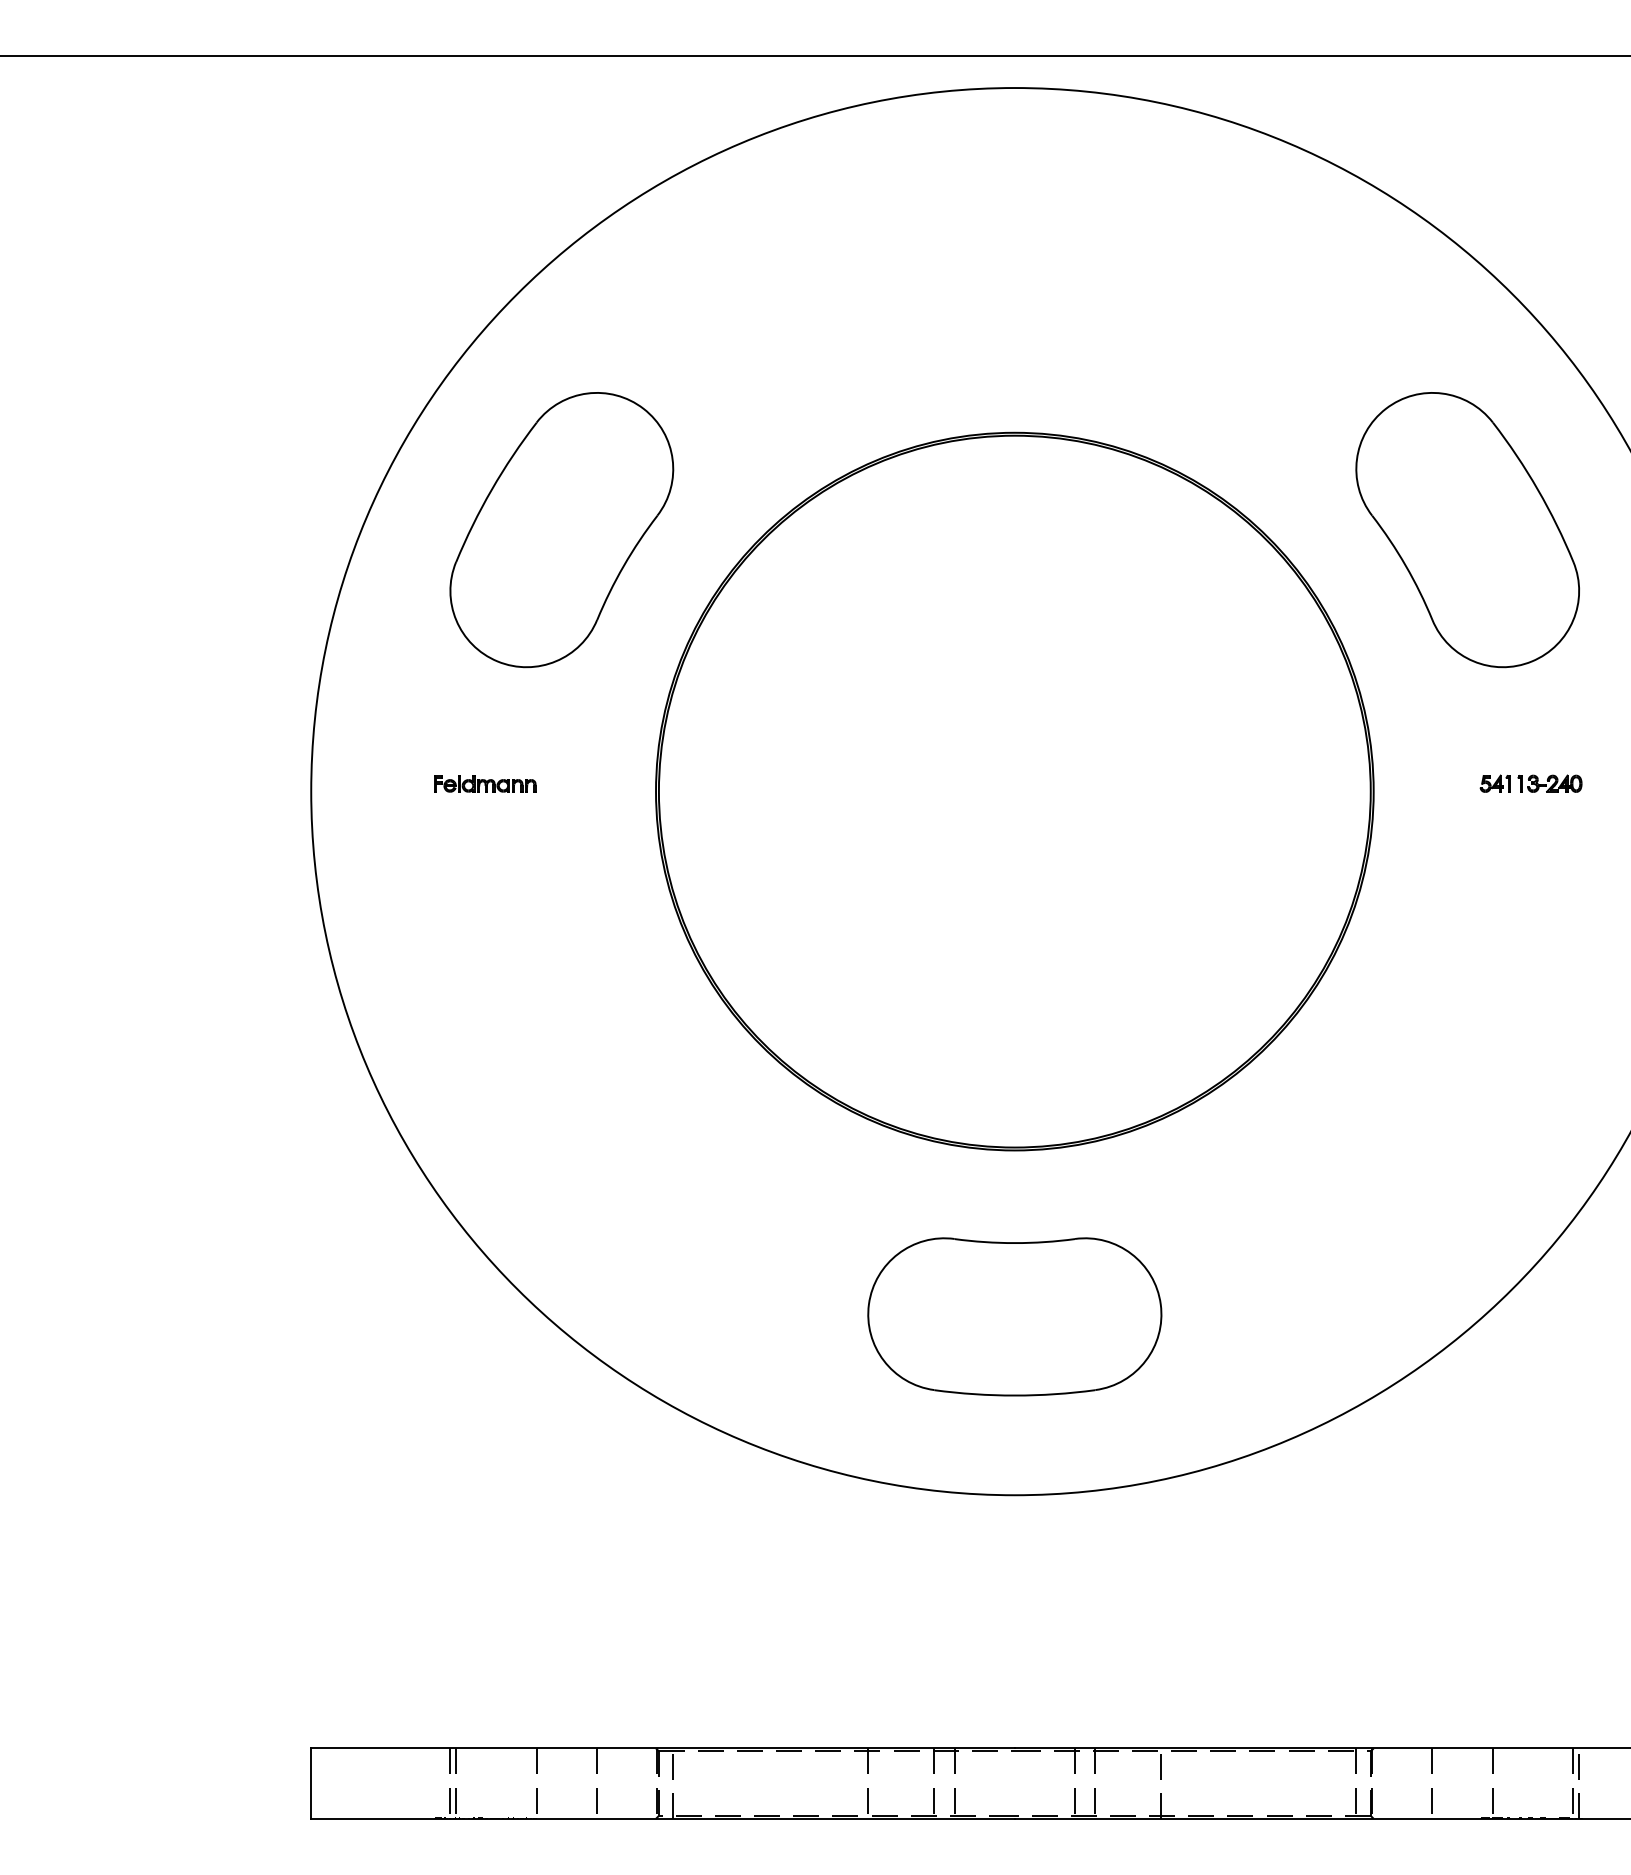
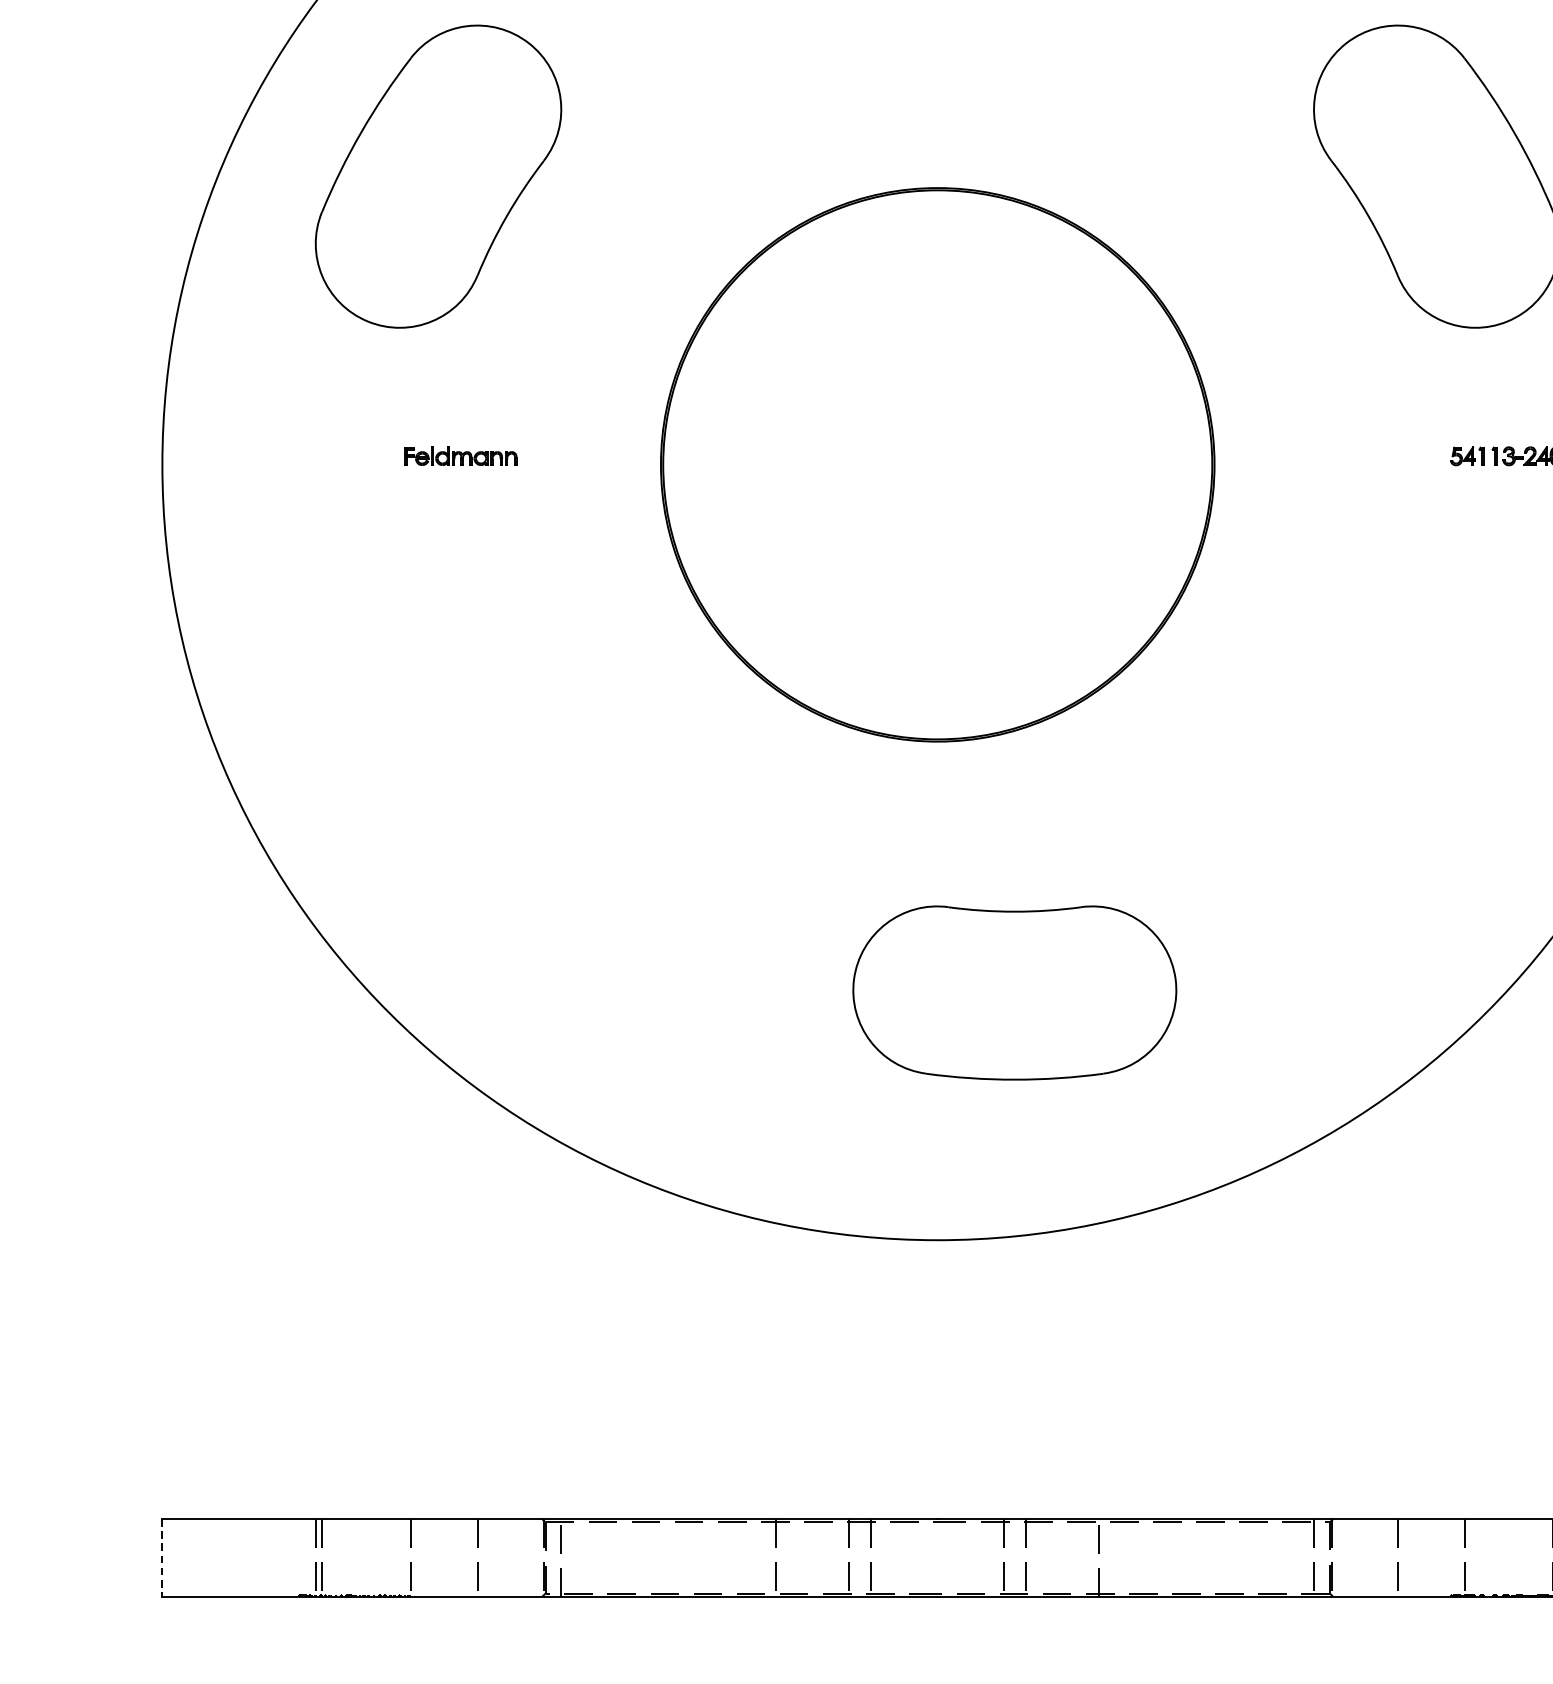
part: (485, 783) -> (461, 455), moved
part: (1014, 791) -> (937, 464), size x0.7
part: (1014, 1316) -> (1014, 992), moved
line: (311, 1784) -> (162, 1558), solid -> dashed

